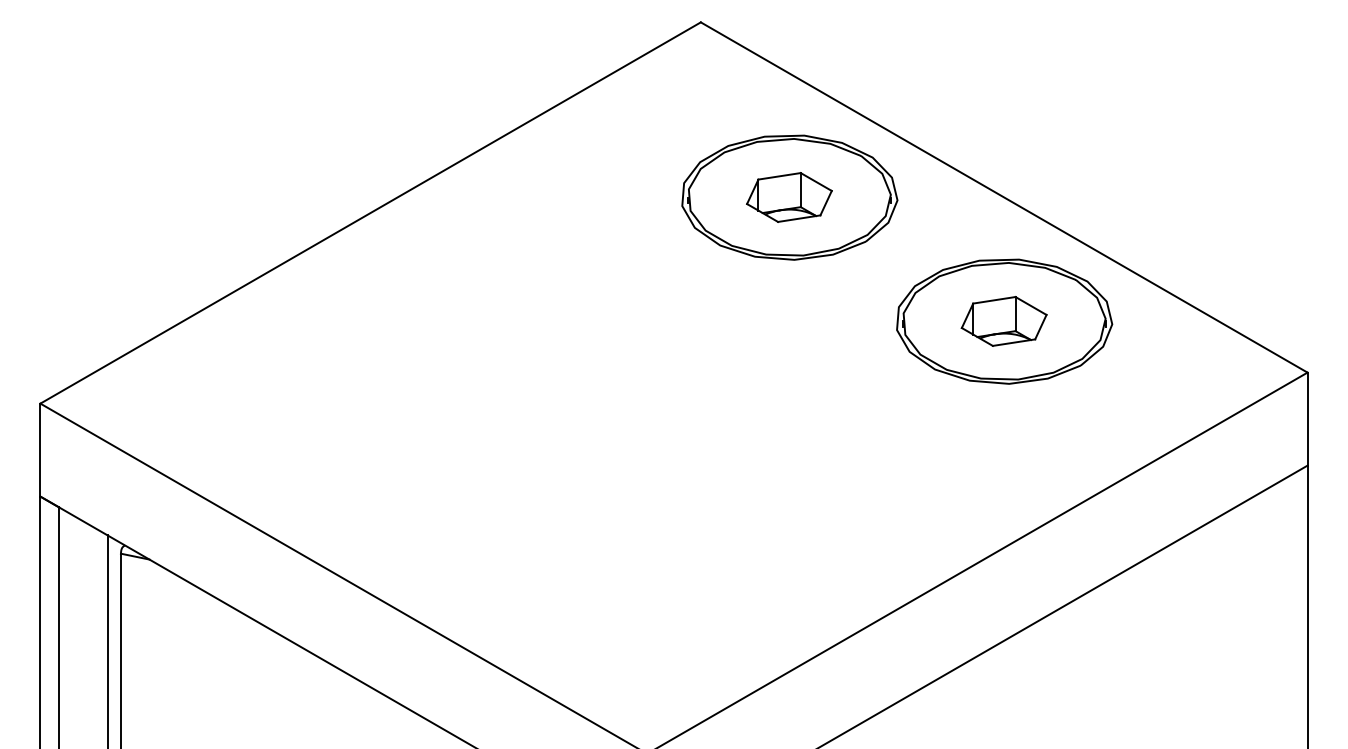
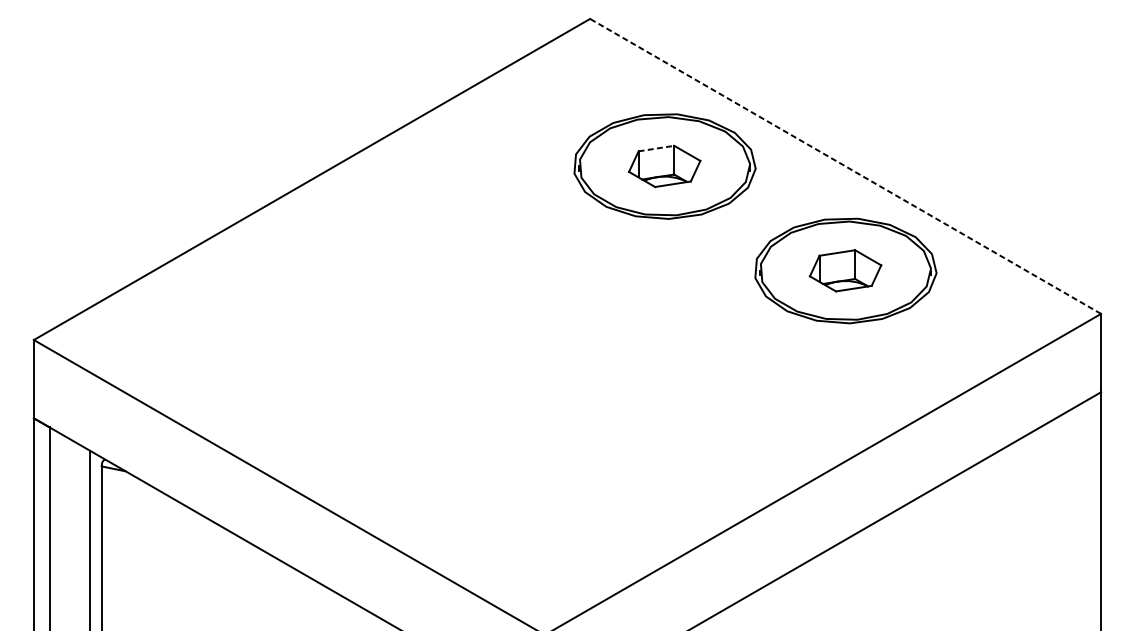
line: (780, 176) -> (657, 148), solid -> dashed
line: (1003, 197) -> (845, 166), solid -> dashed

